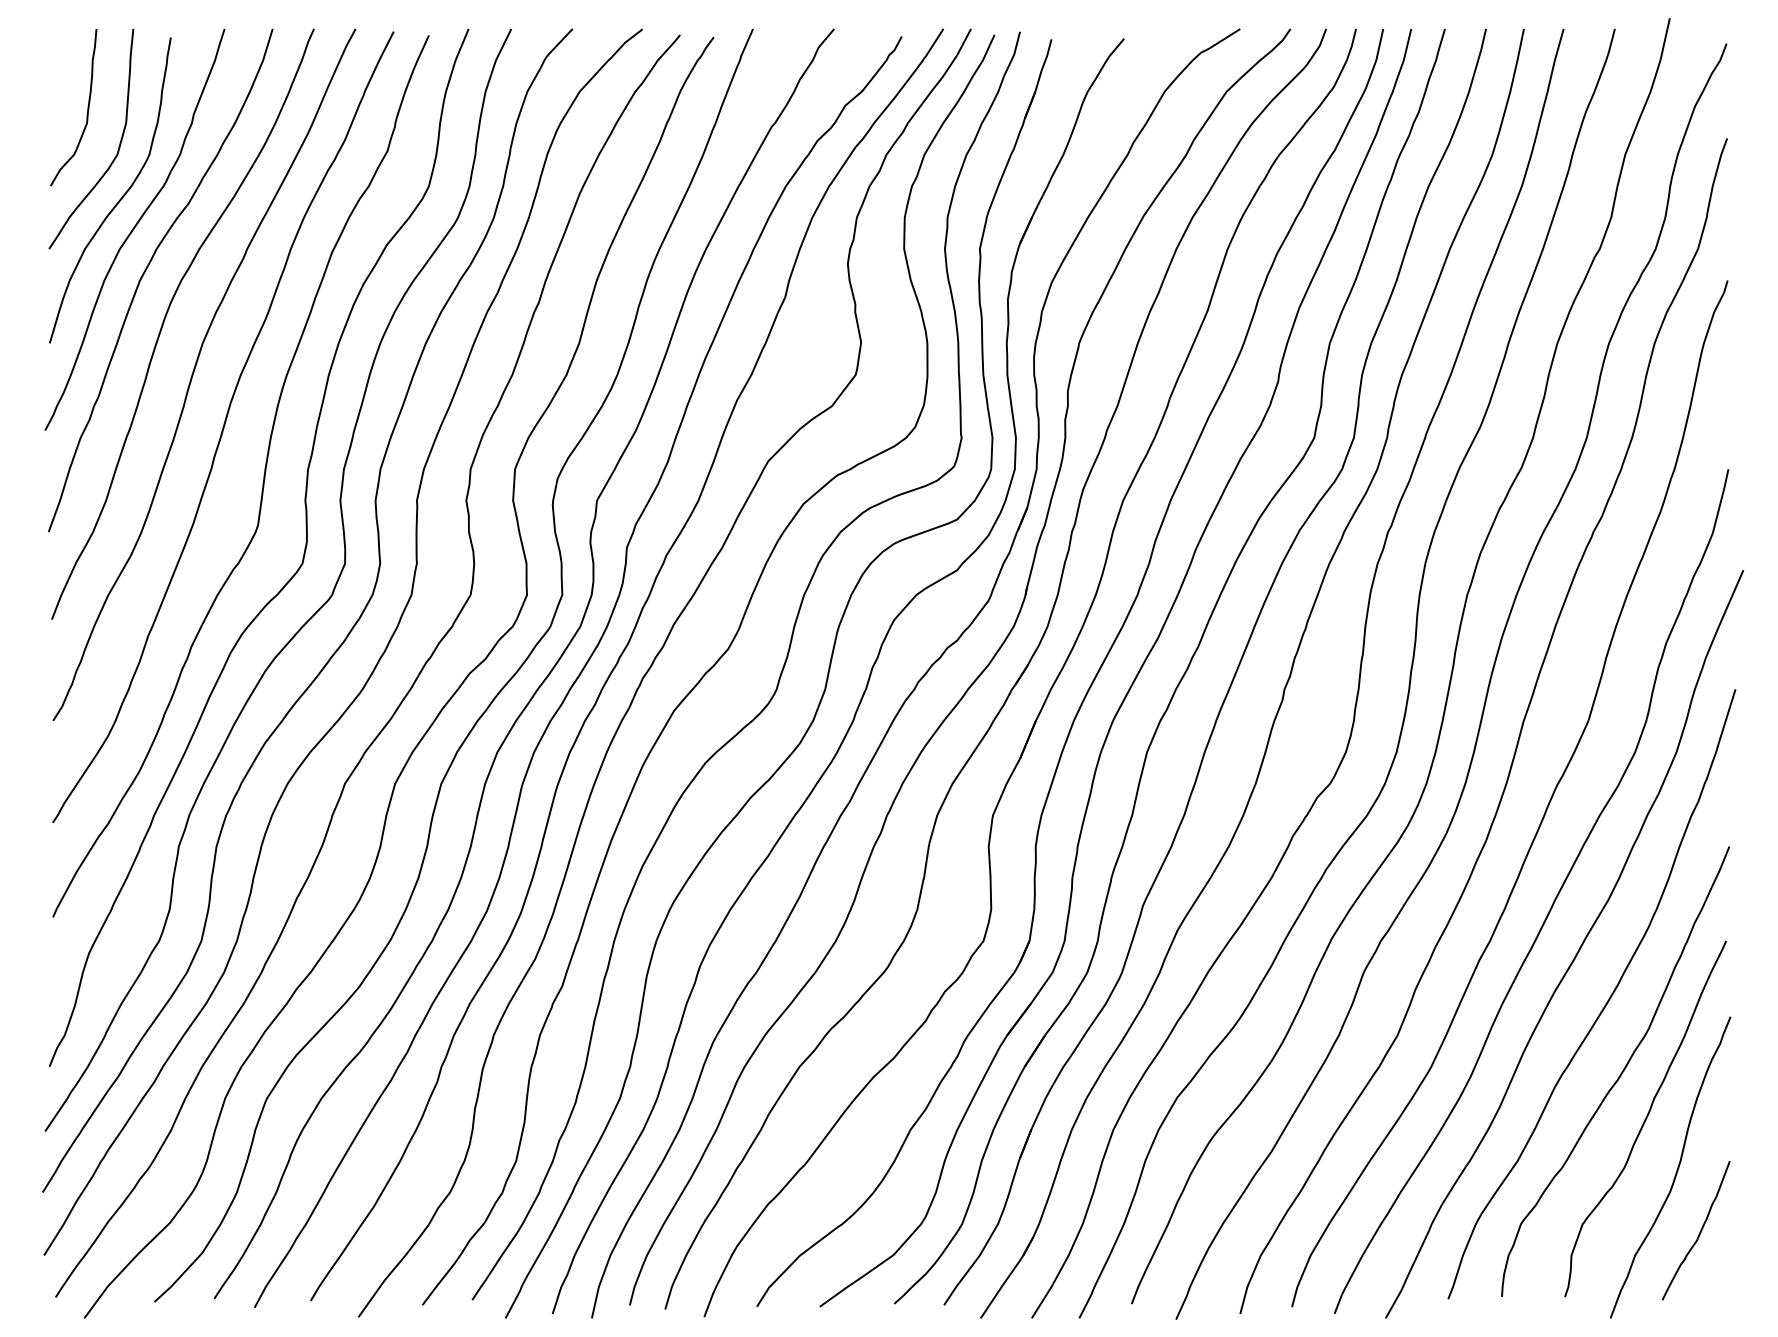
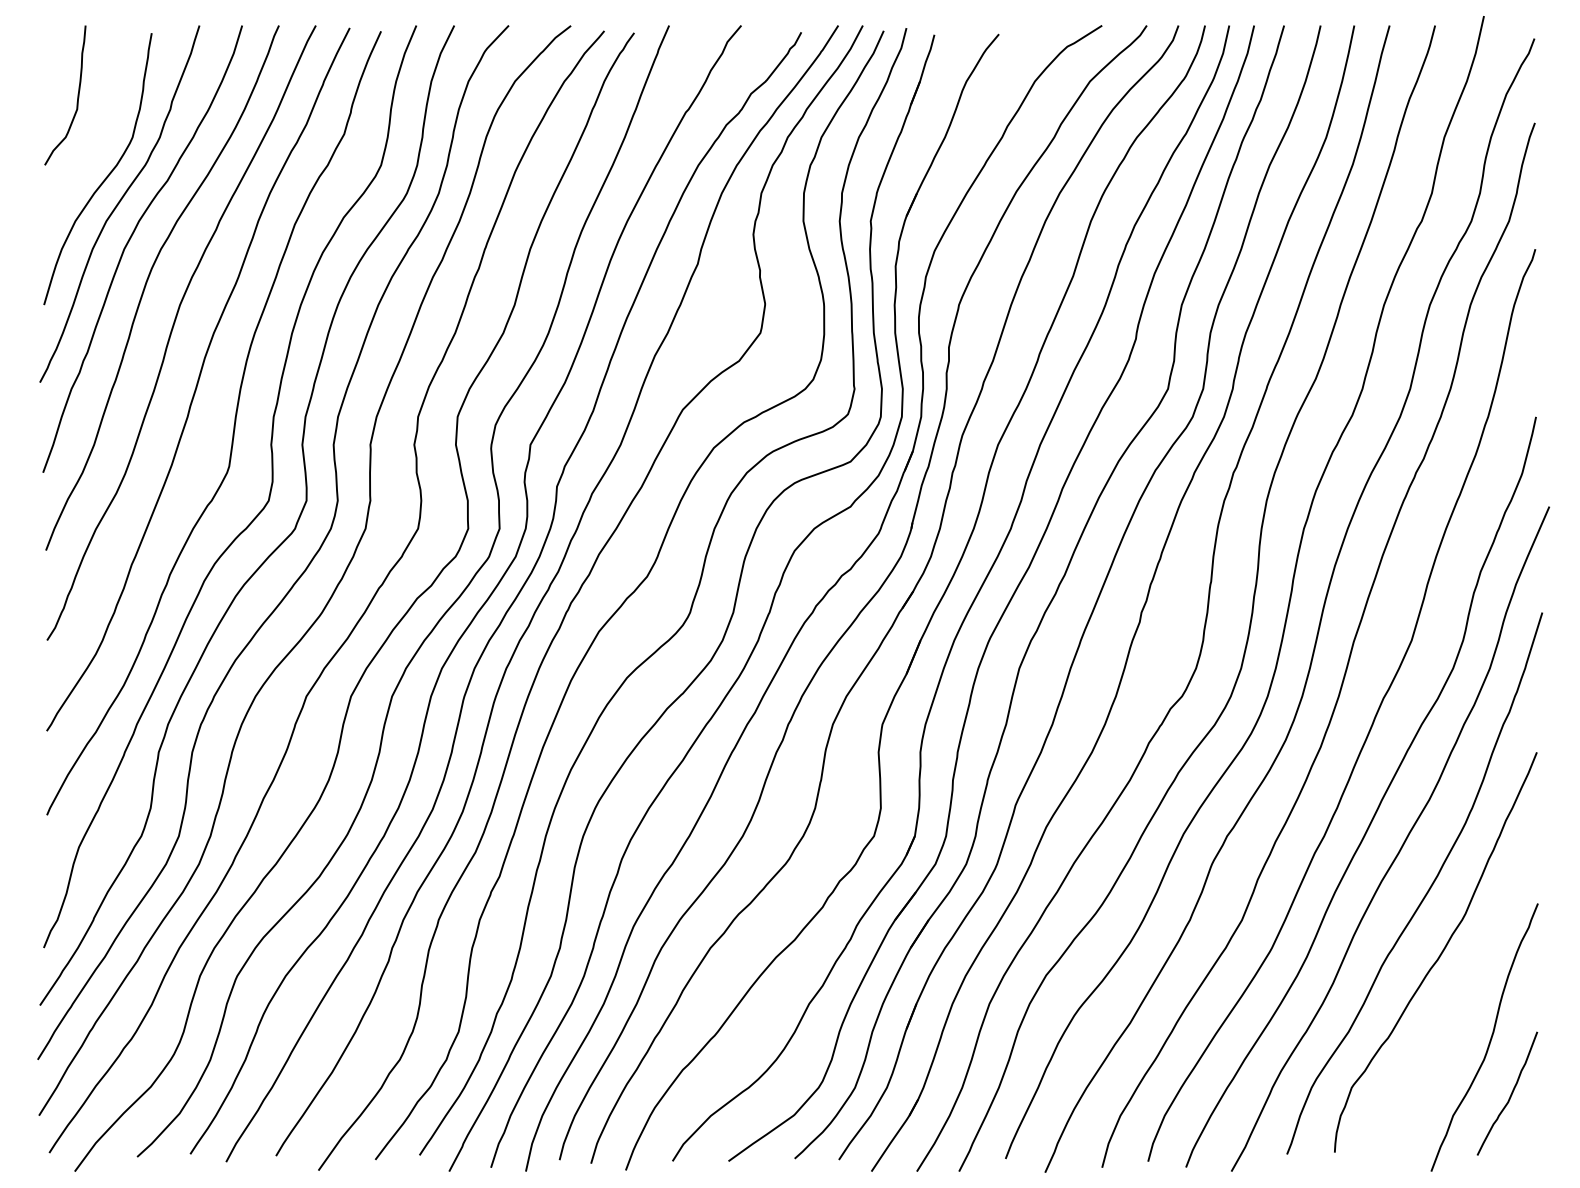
curve: (118, 146) -> (105, 130), removed
curve: (1645, 1118) -> (1462, 993), removed

